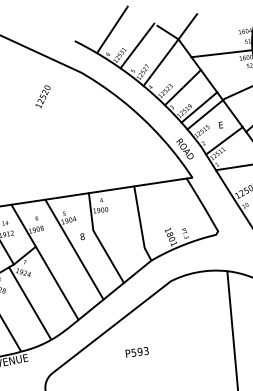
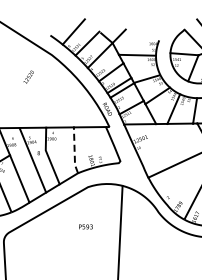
text: (42, 95) -> (28, 76), moved
line: (140, 225) -> (74, 151), solid -> dashed
text: (136, 351) -> (85, 226), moved

